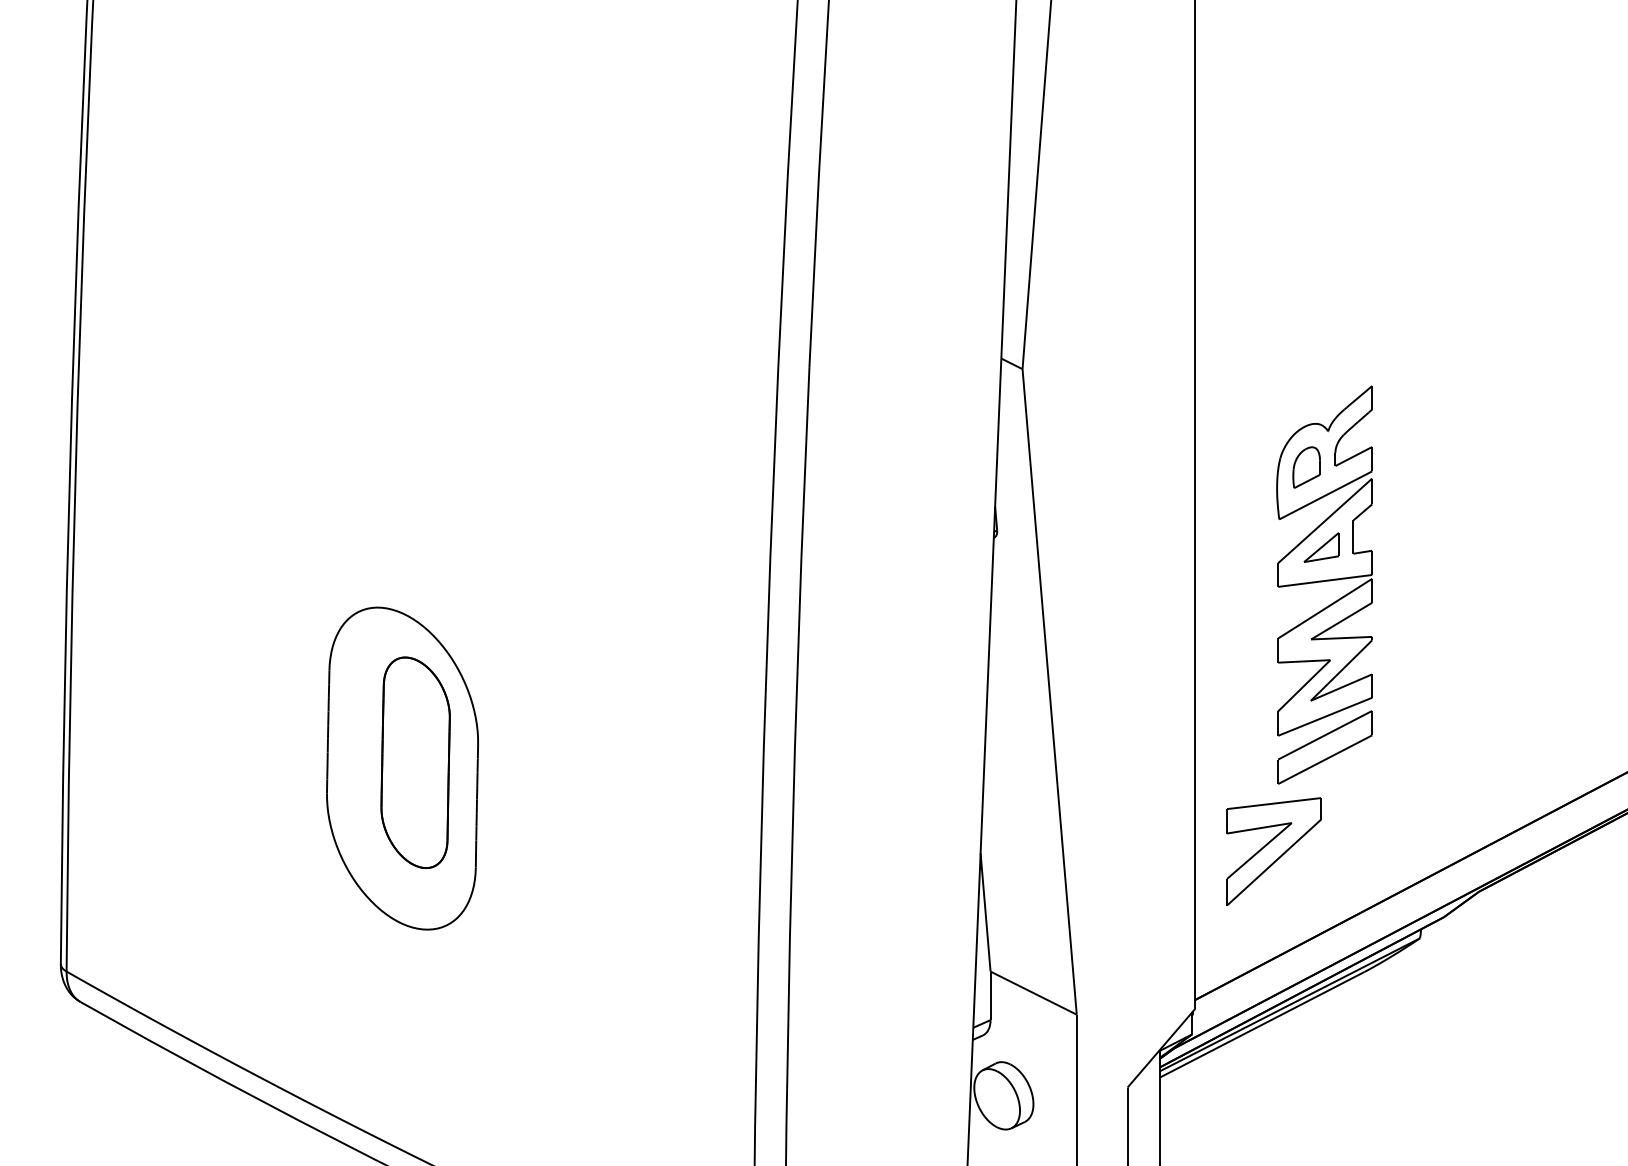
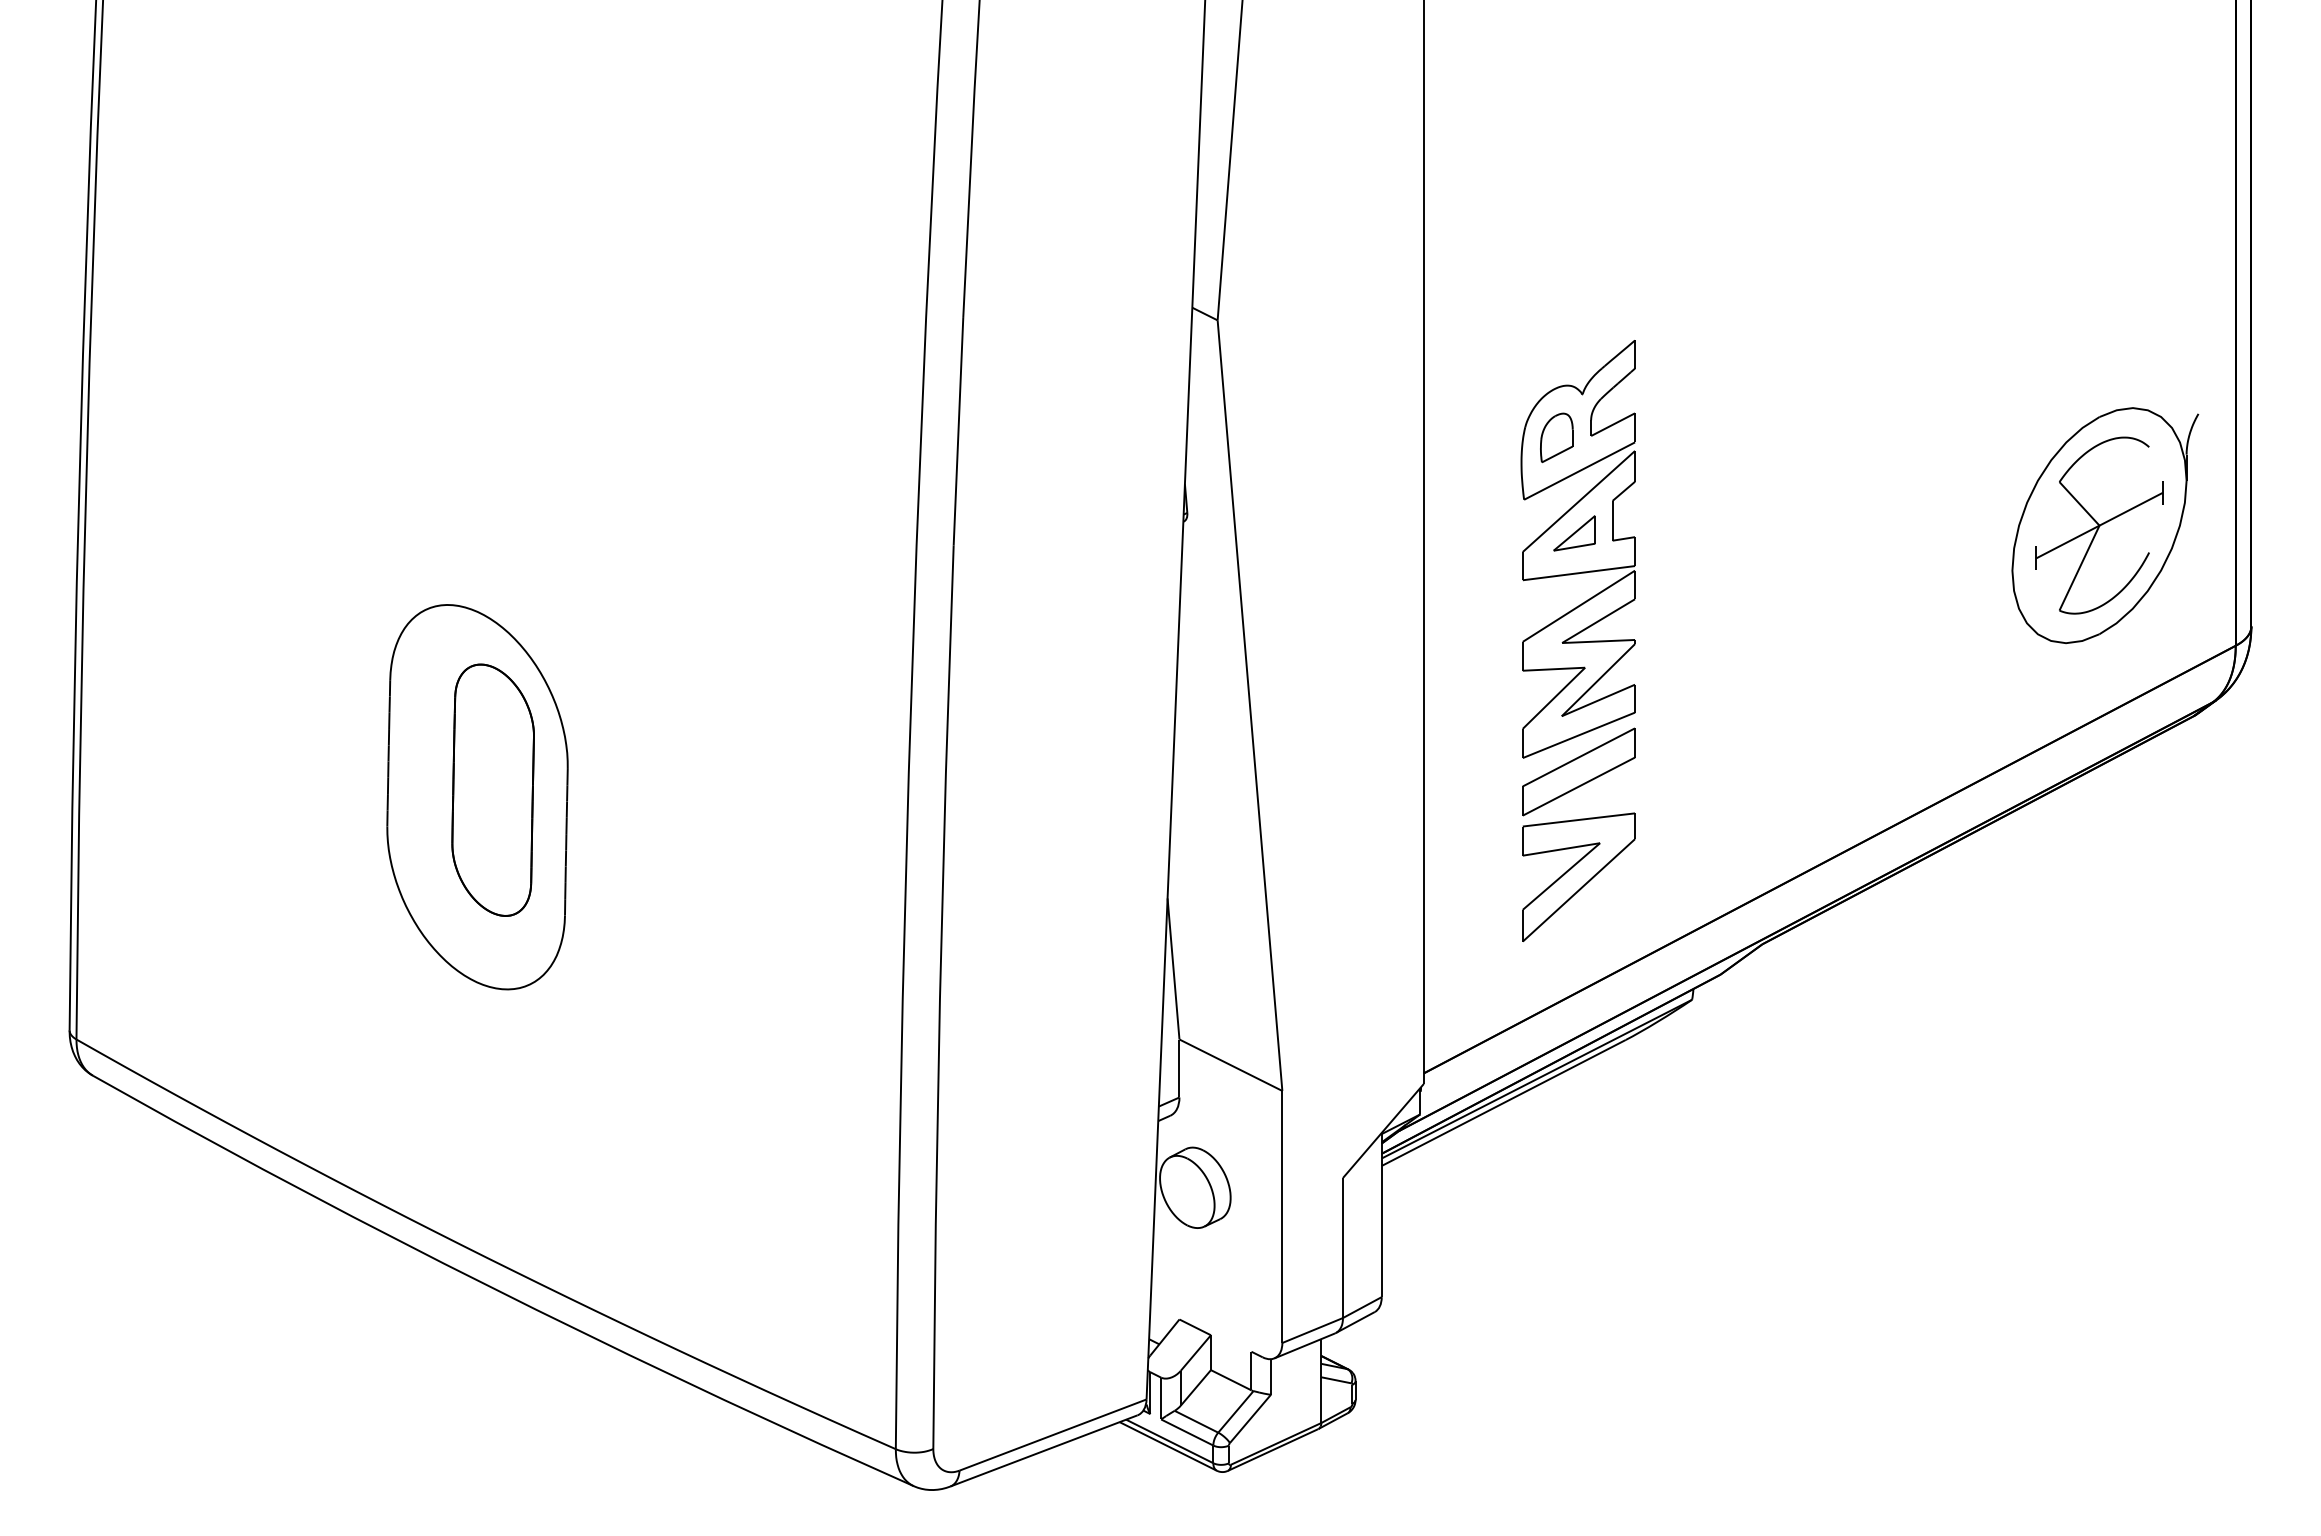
part: (1273, 850) -> (1578, 876), moved

